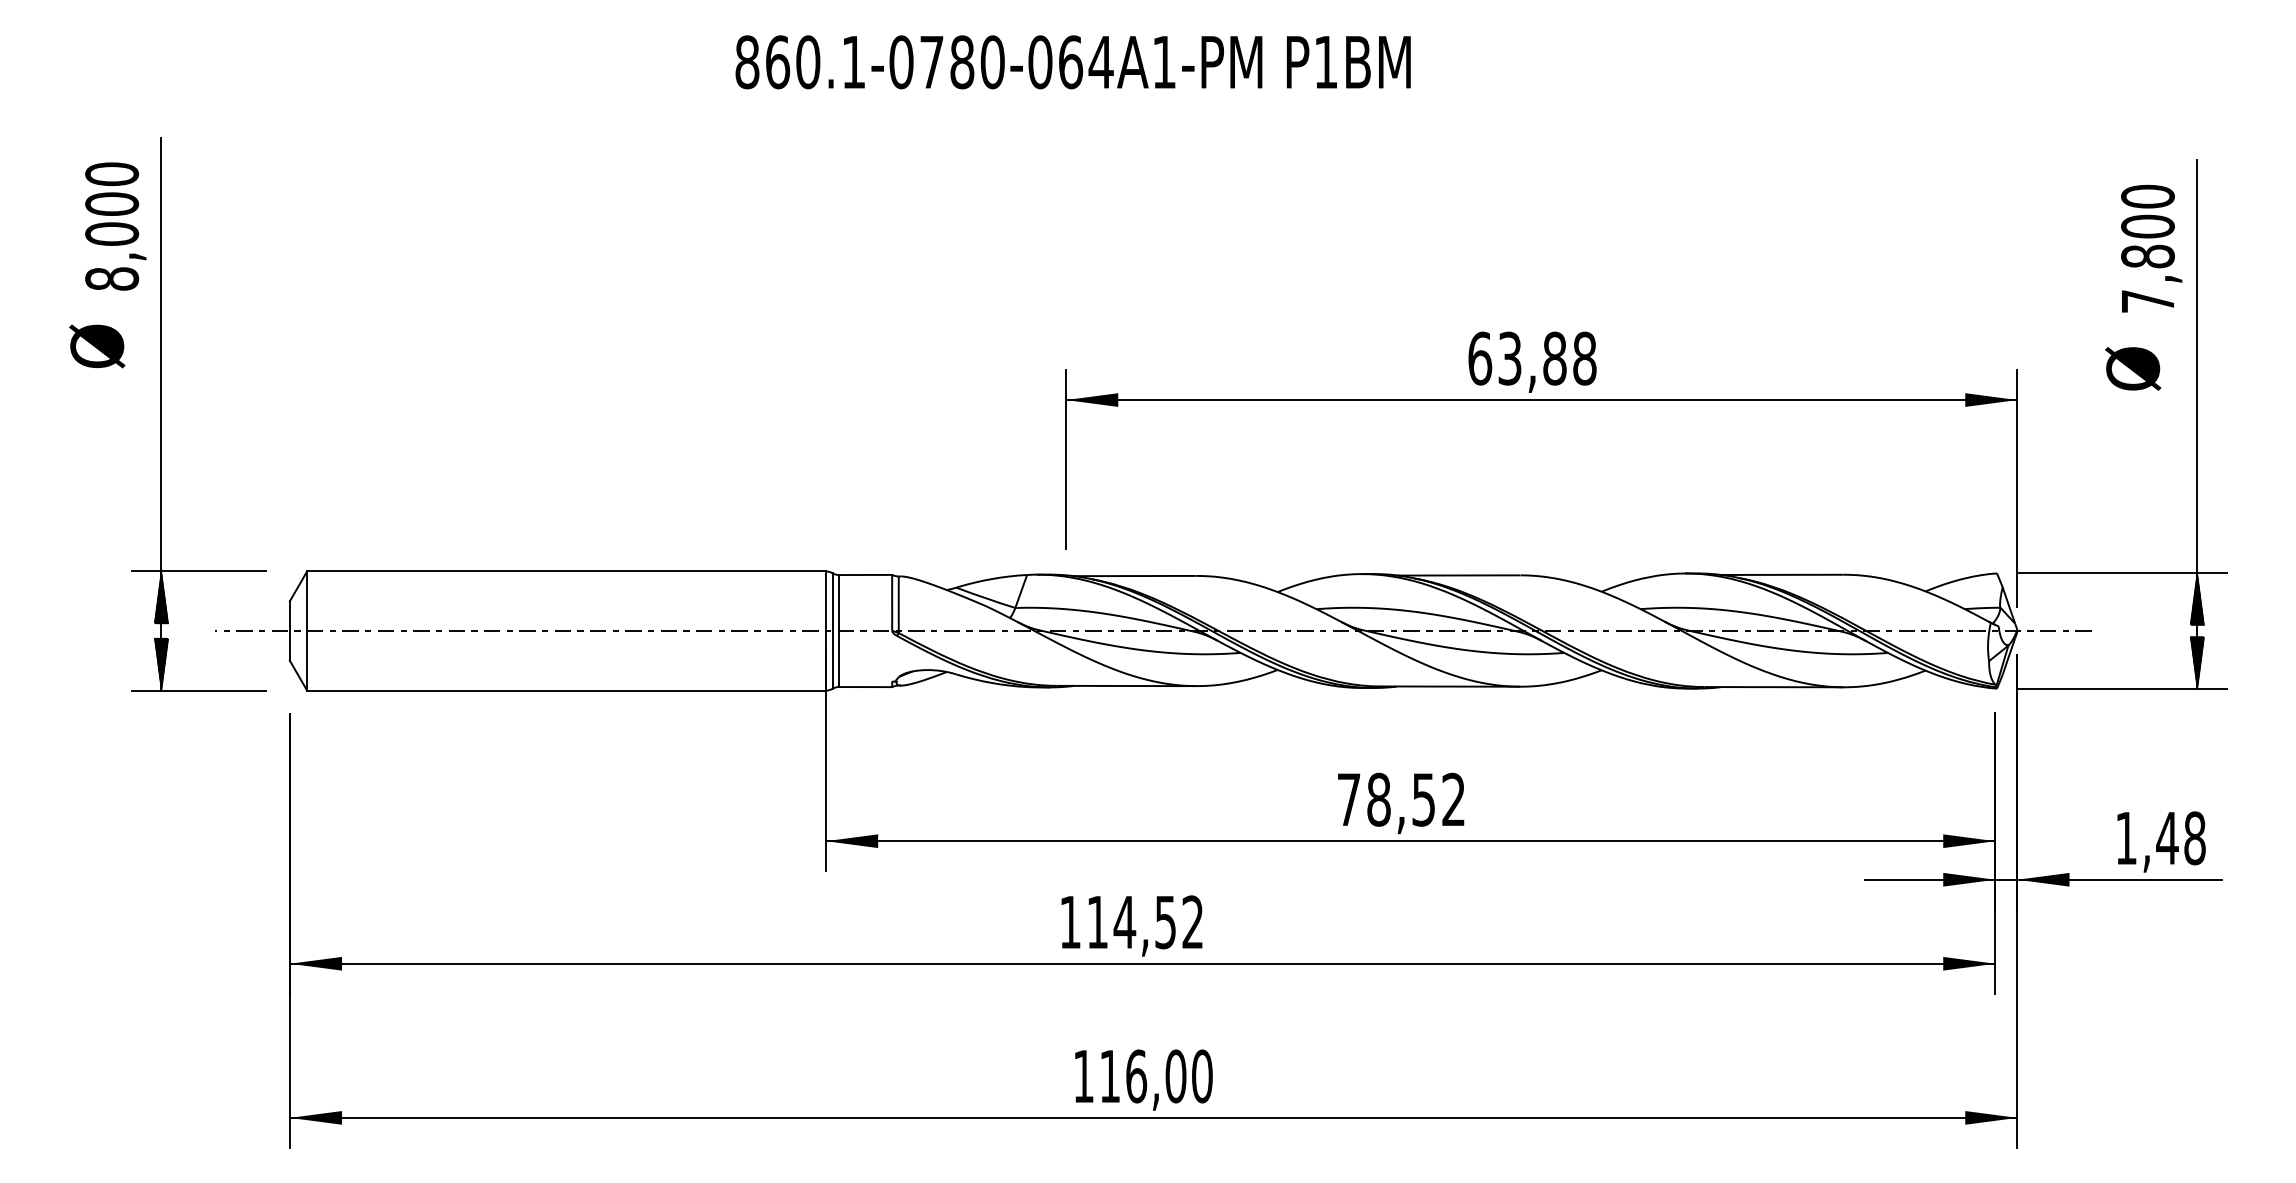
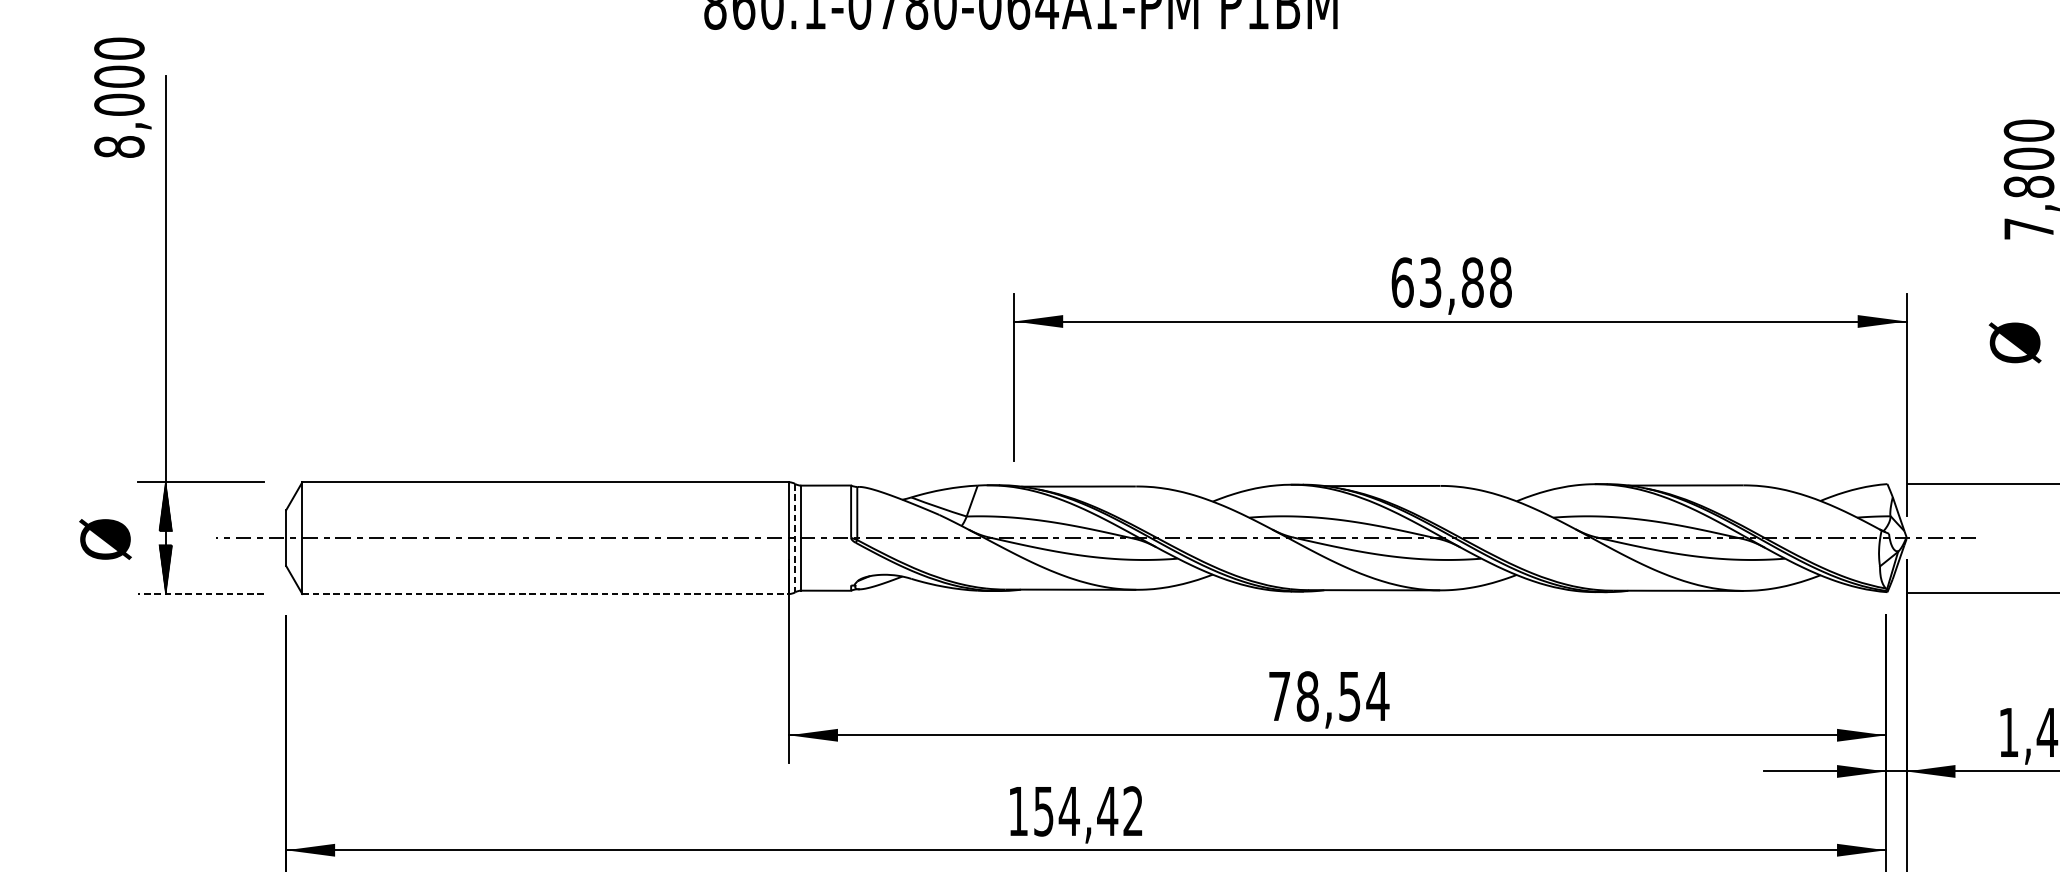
text: (115, 226) -> (122, 97), moved
text: (97, 346) -> (105, 539), moved
text: (2133, 368) -> (2015, 342), moved
line: (832, 631) -> (795, 538), solid -> dashed
line: (198, 690) -> (200, 593), solid -> dashed
line: (567, 690) -> (546, 593), solid -> dashed
text: (1453, 798) -> (1377, 695), 78,52 -> 78,54
text: (1131, 922) -> (1075, 811), 114,52 -> 154,42

